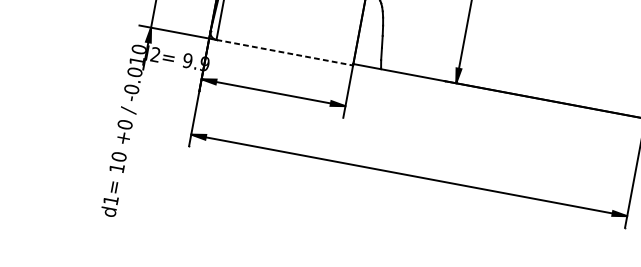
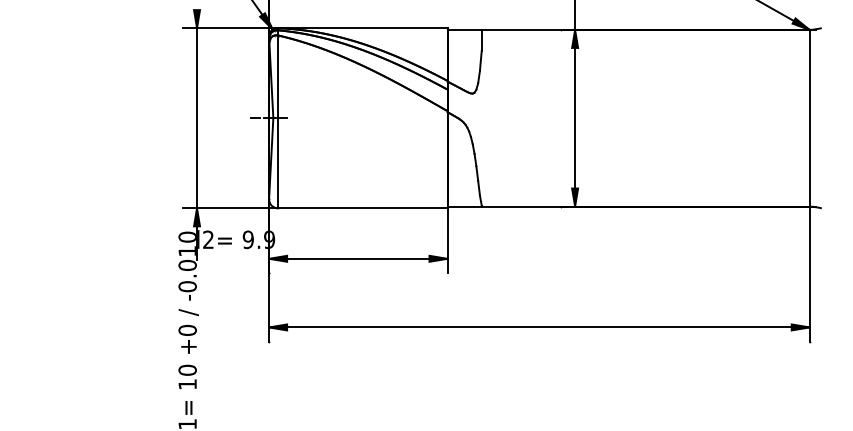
line: (284, 52) -> (362, 208), dashed -> solid

